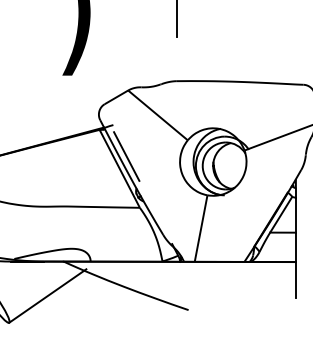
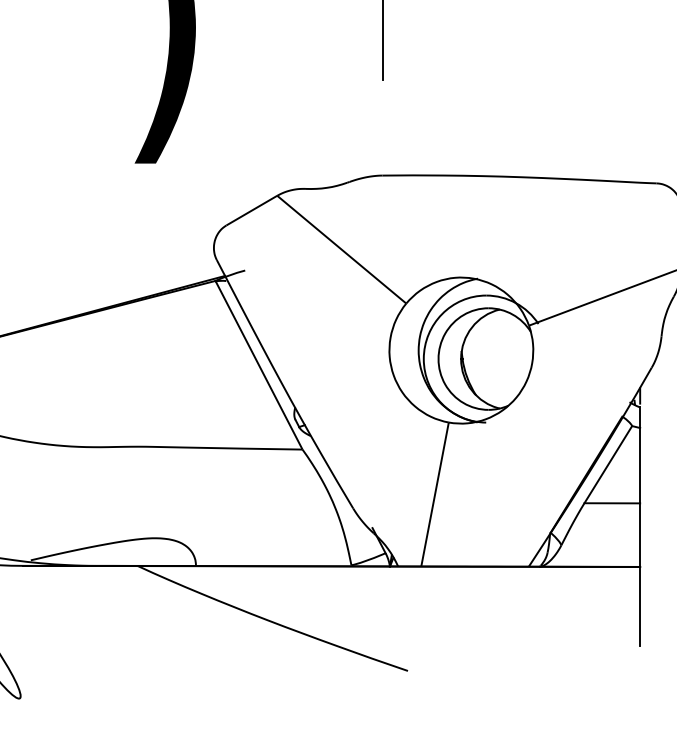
line: (126, 156) -> (273, 338), removed
line: (47, 295) -> (102, 639), removed

